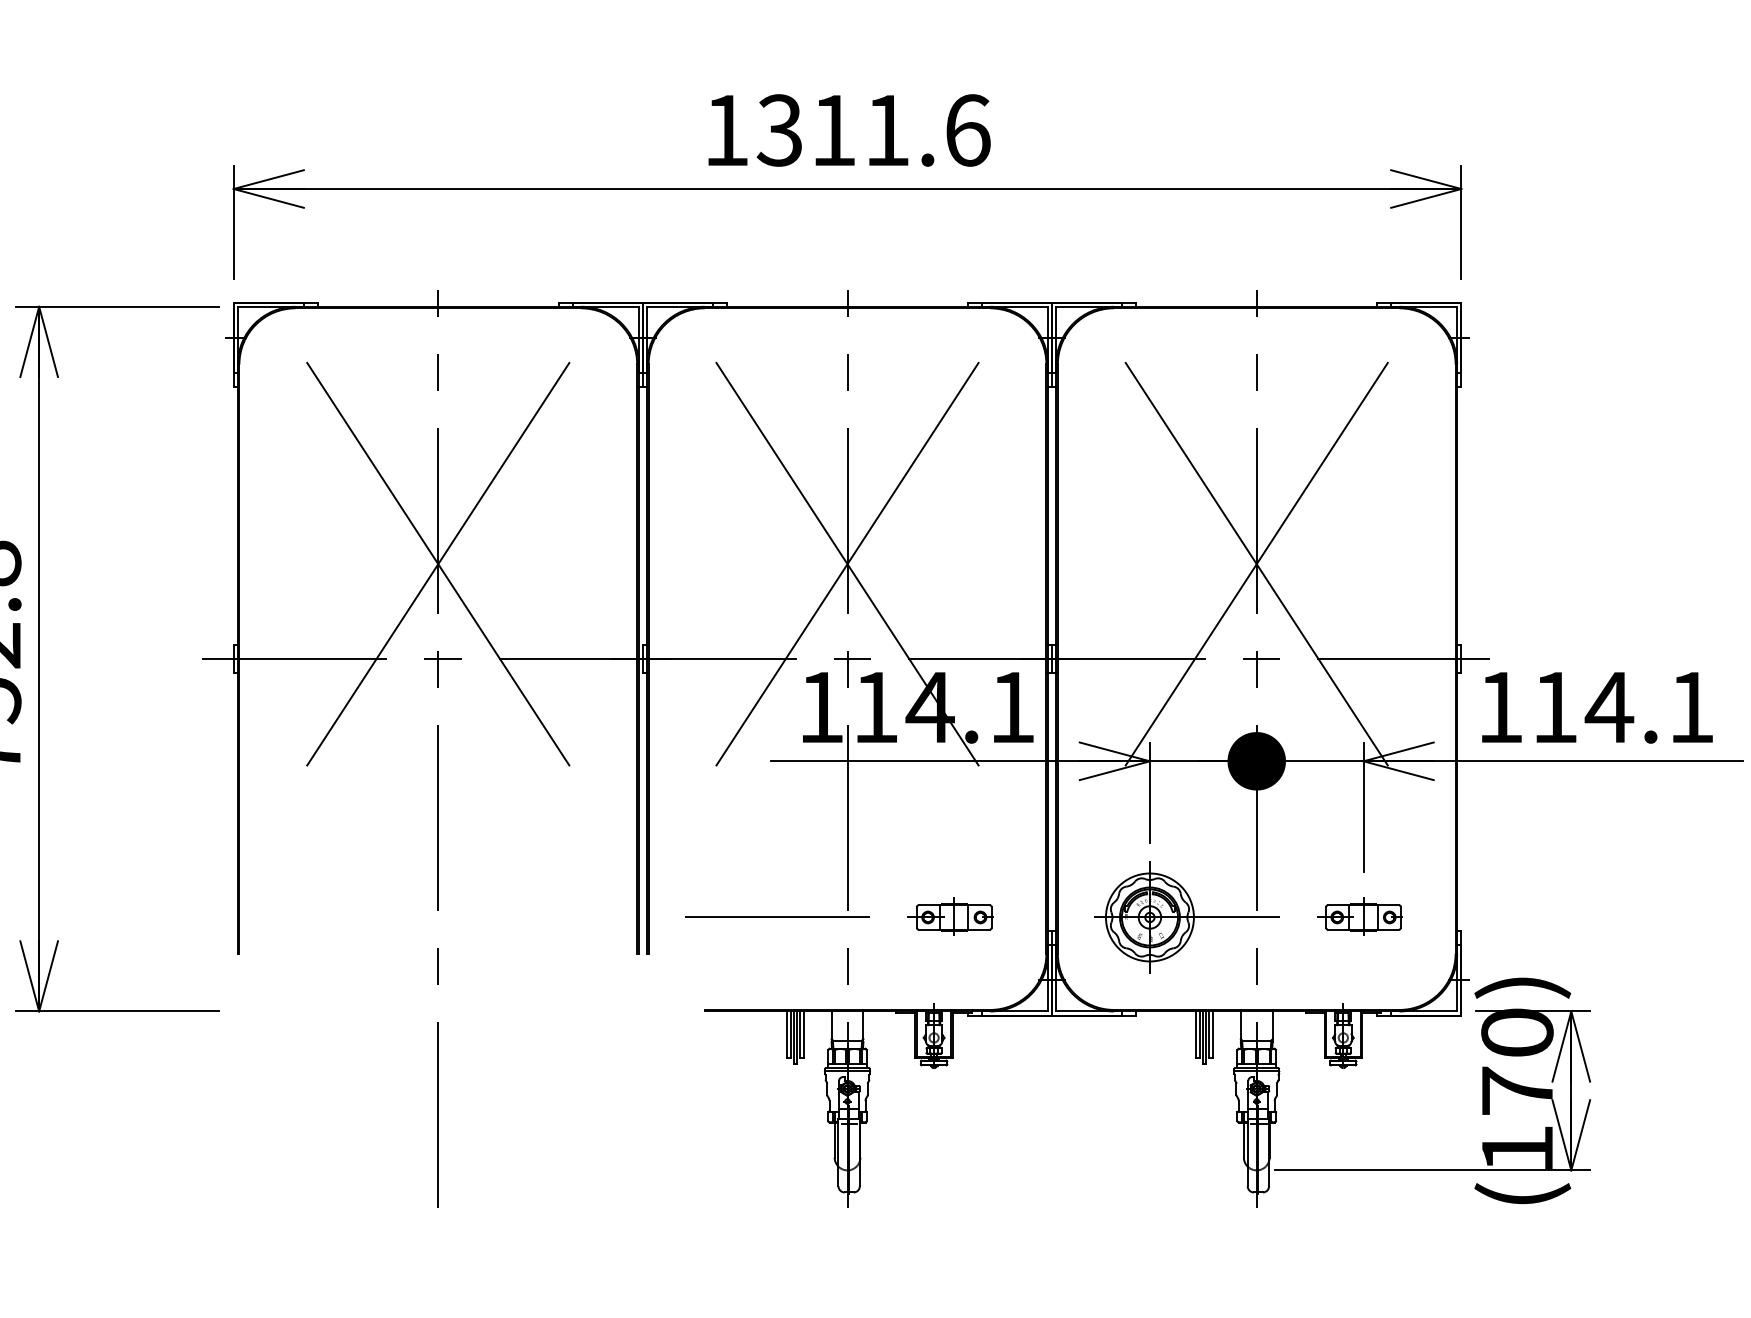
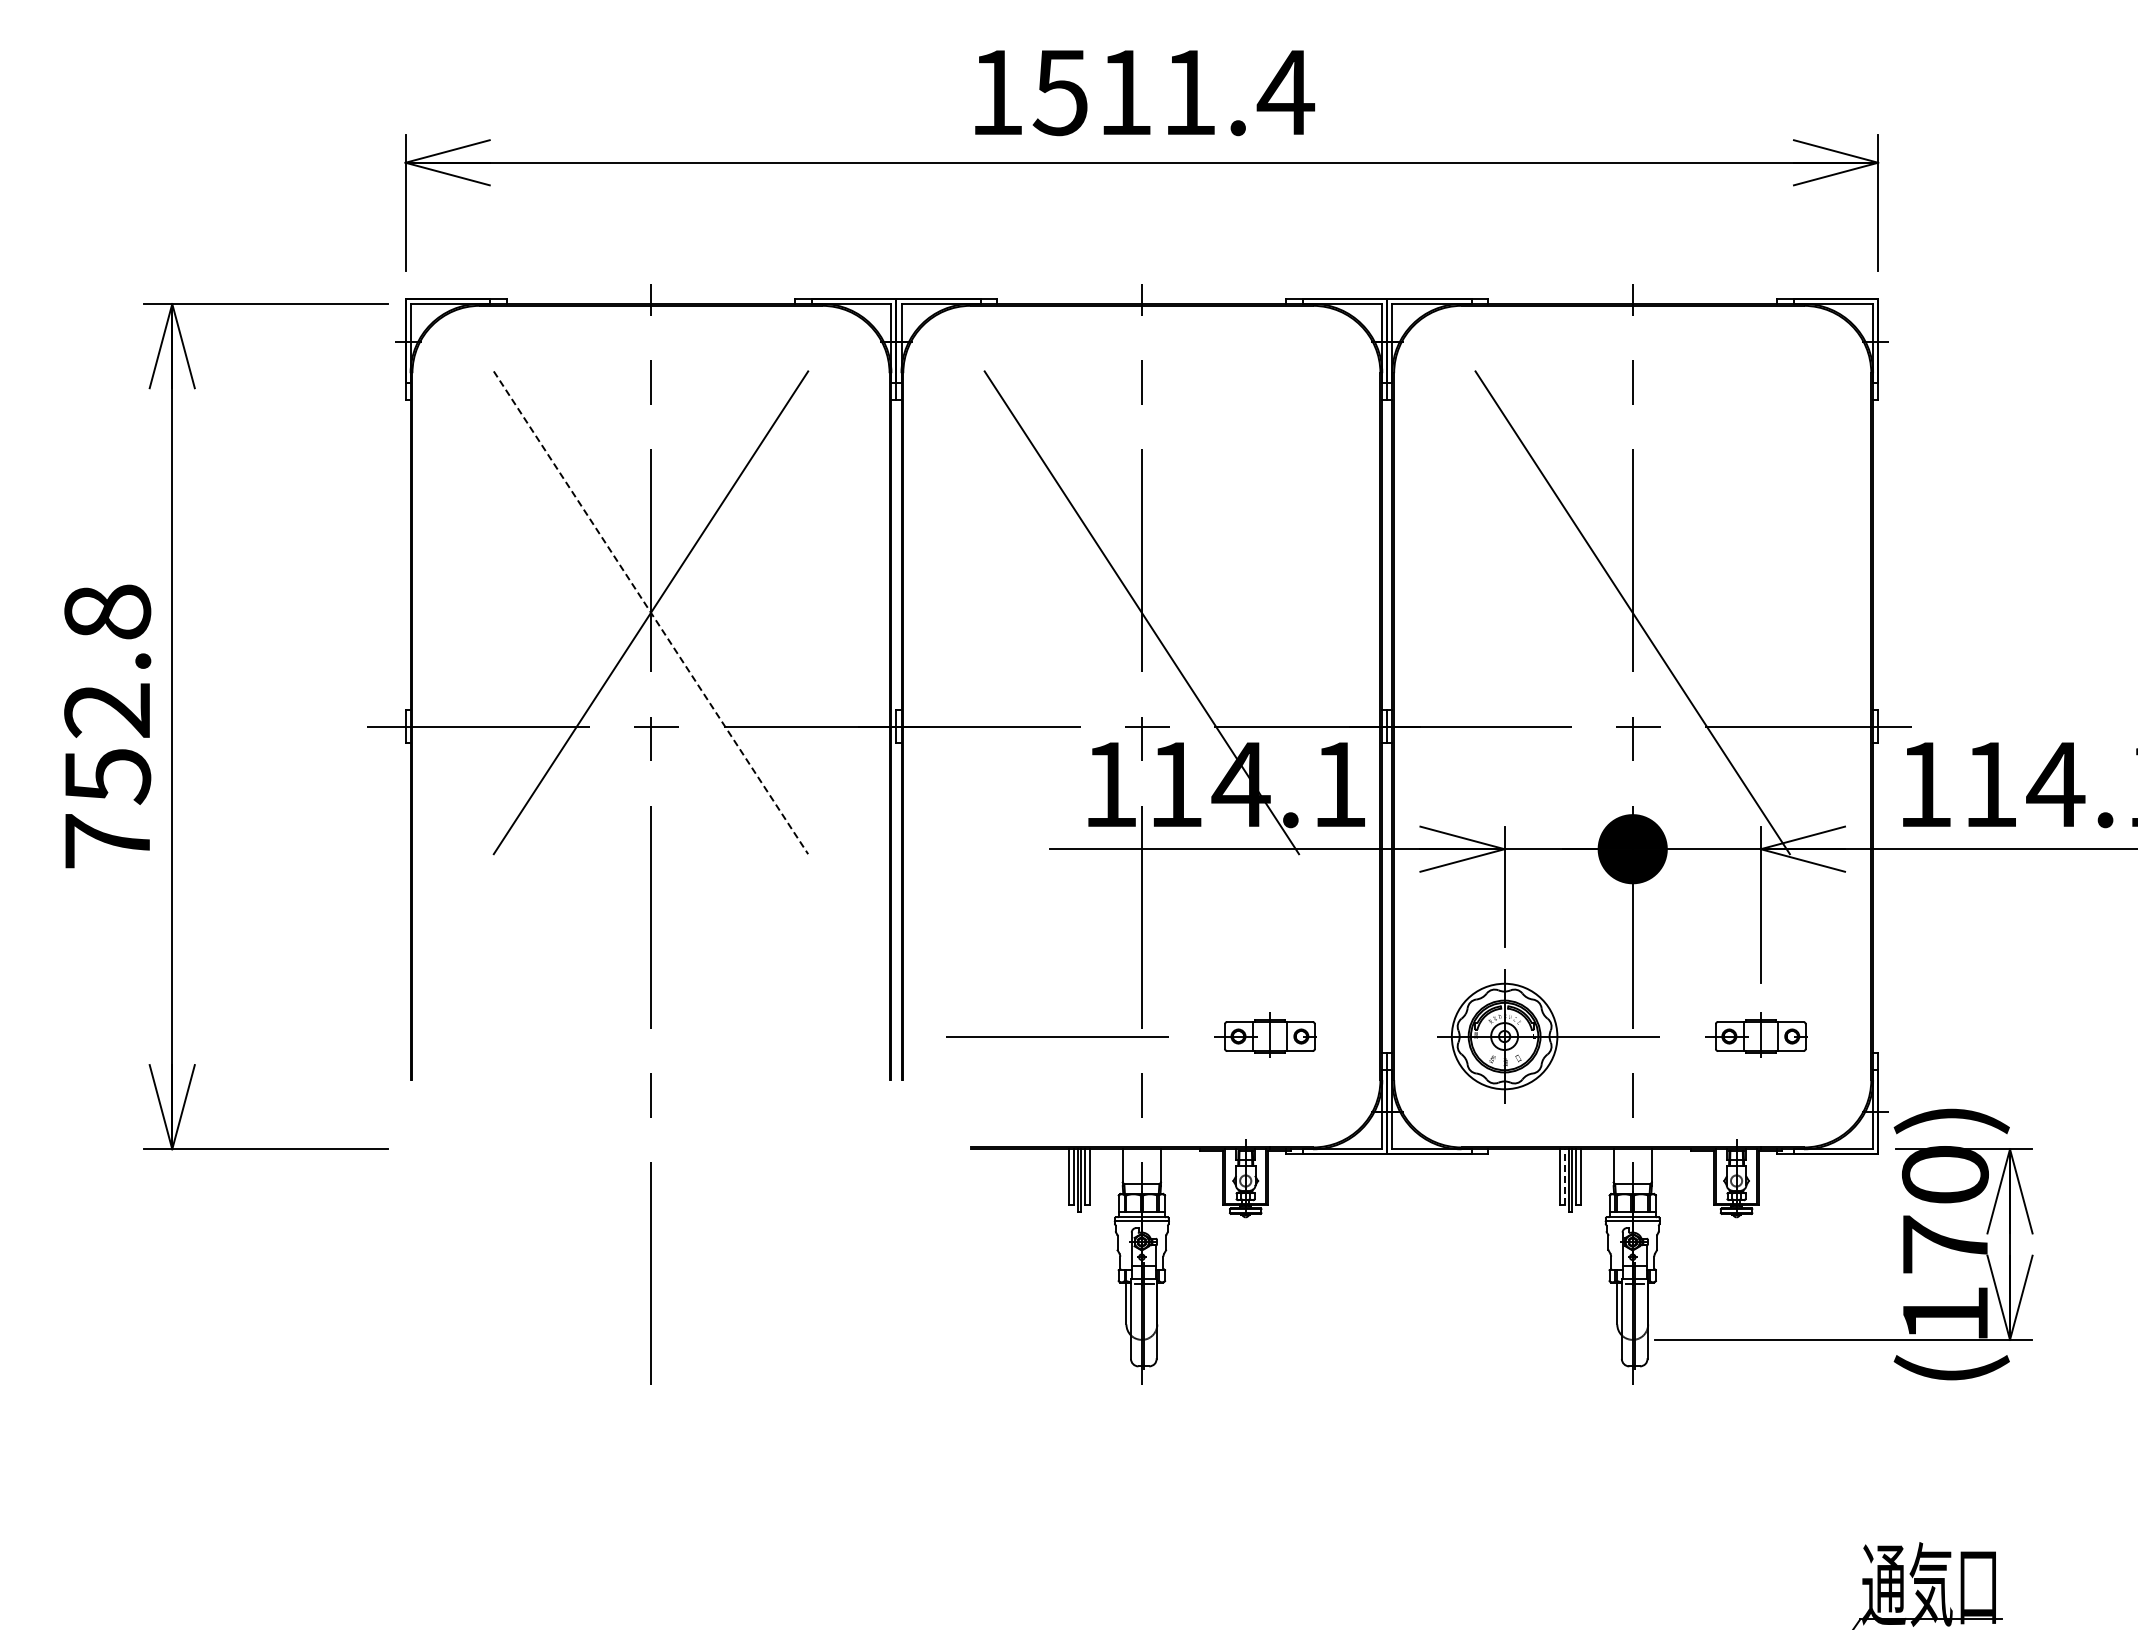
text: (873, 130) -> (1173, 92), 1311.6 -> 1511.4
line: (847, 563) -> (1141, 612), removed
line: (1256, 563) -> (1632, 612), removed
line: (438, 564) -> (651, 613), solid -> dashed
line: (1199, 1034) -> (1564, 1176), solid -> dashed

